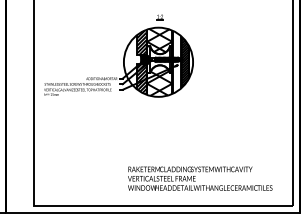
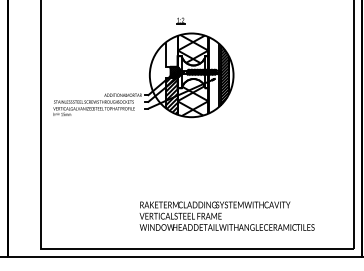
part: (160, 16) -> (180, 20), moved
hatch: (141, 42) -> (171, 51), removed
text: (199, 178) -> (226, 215), moved

